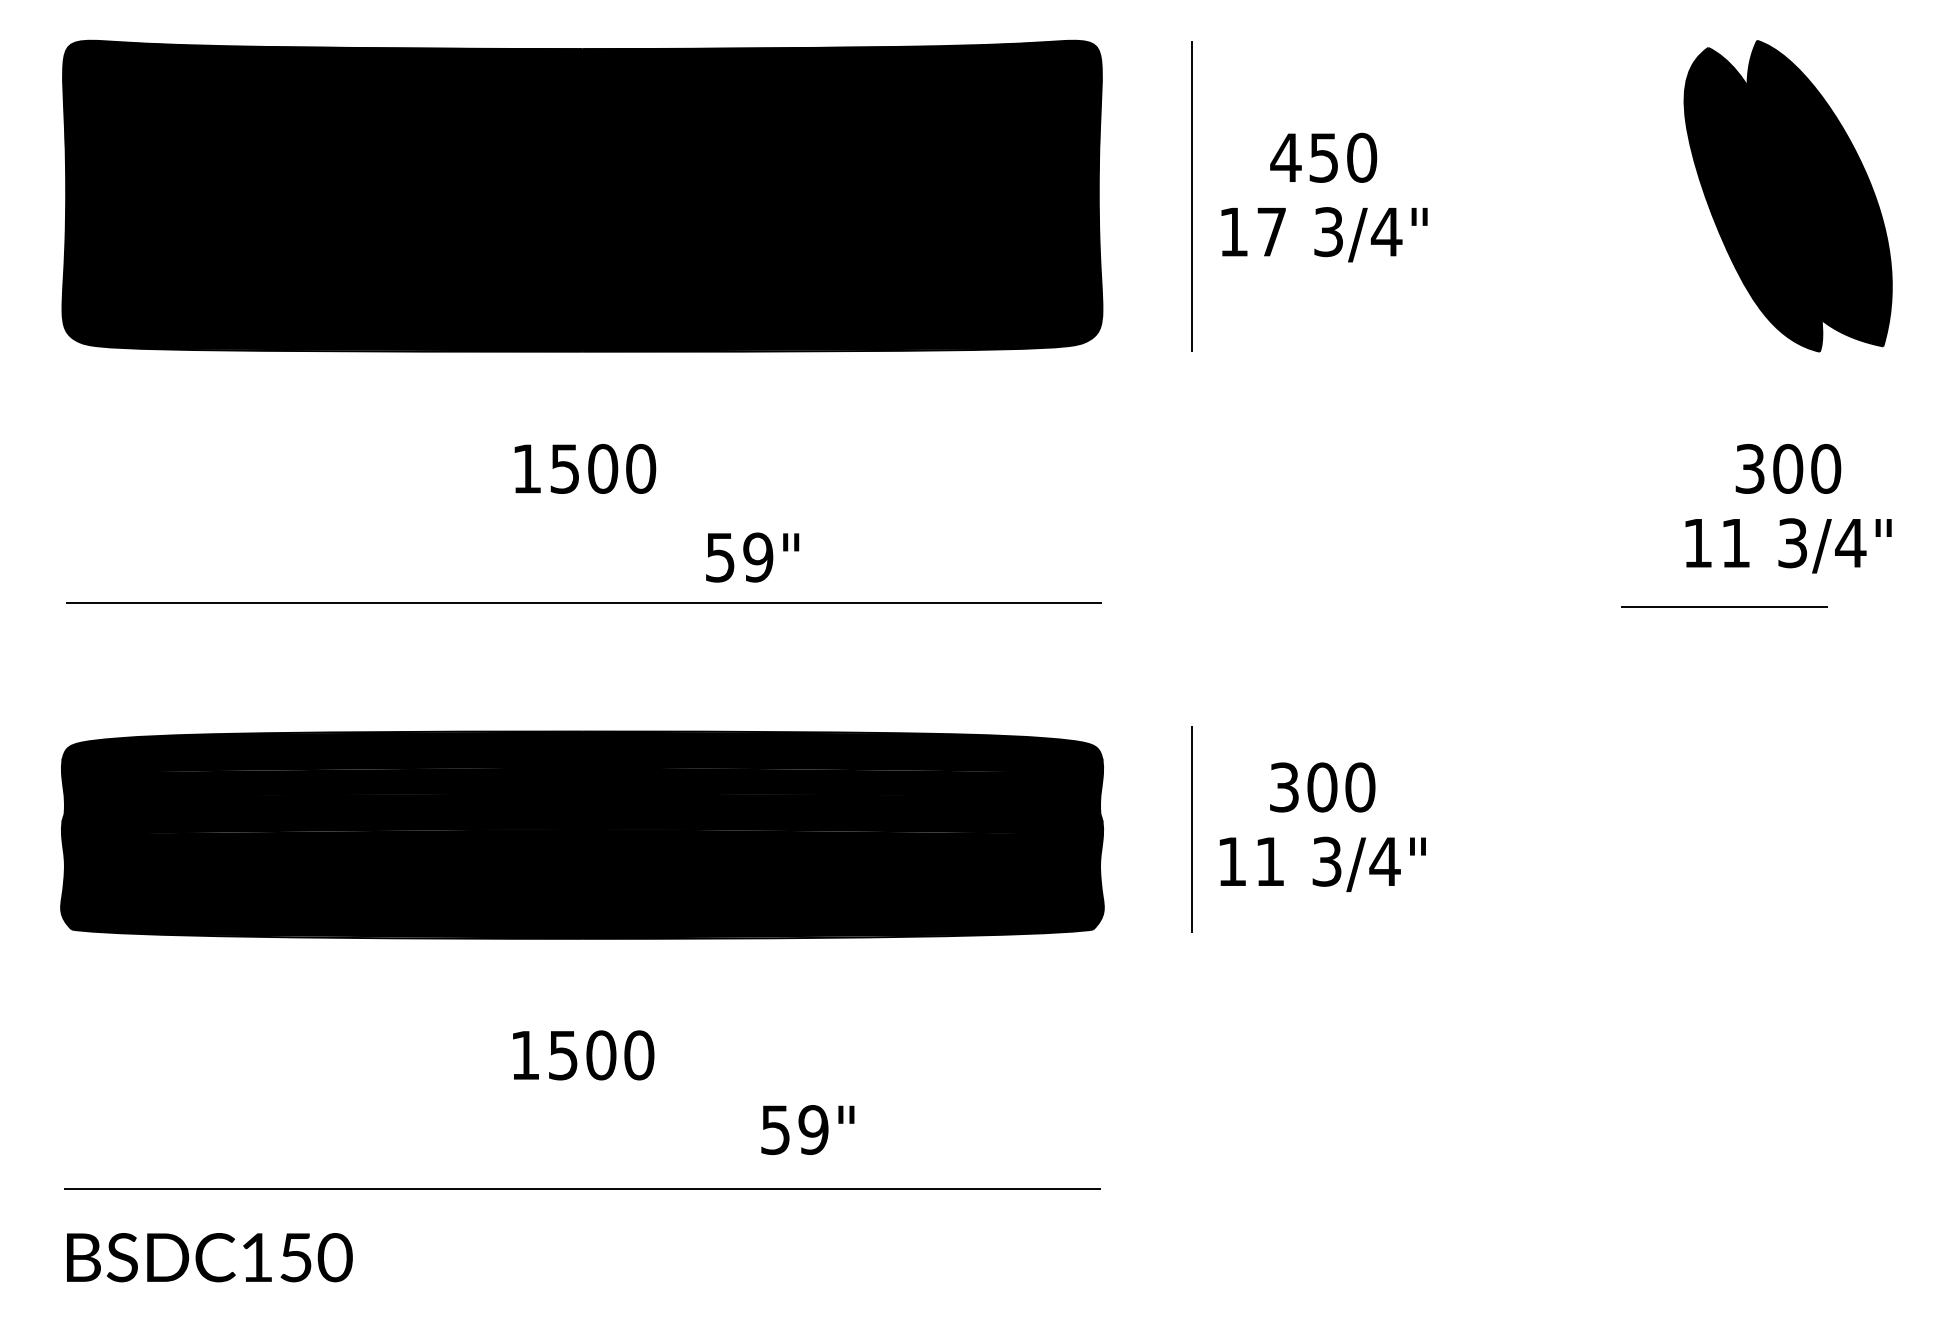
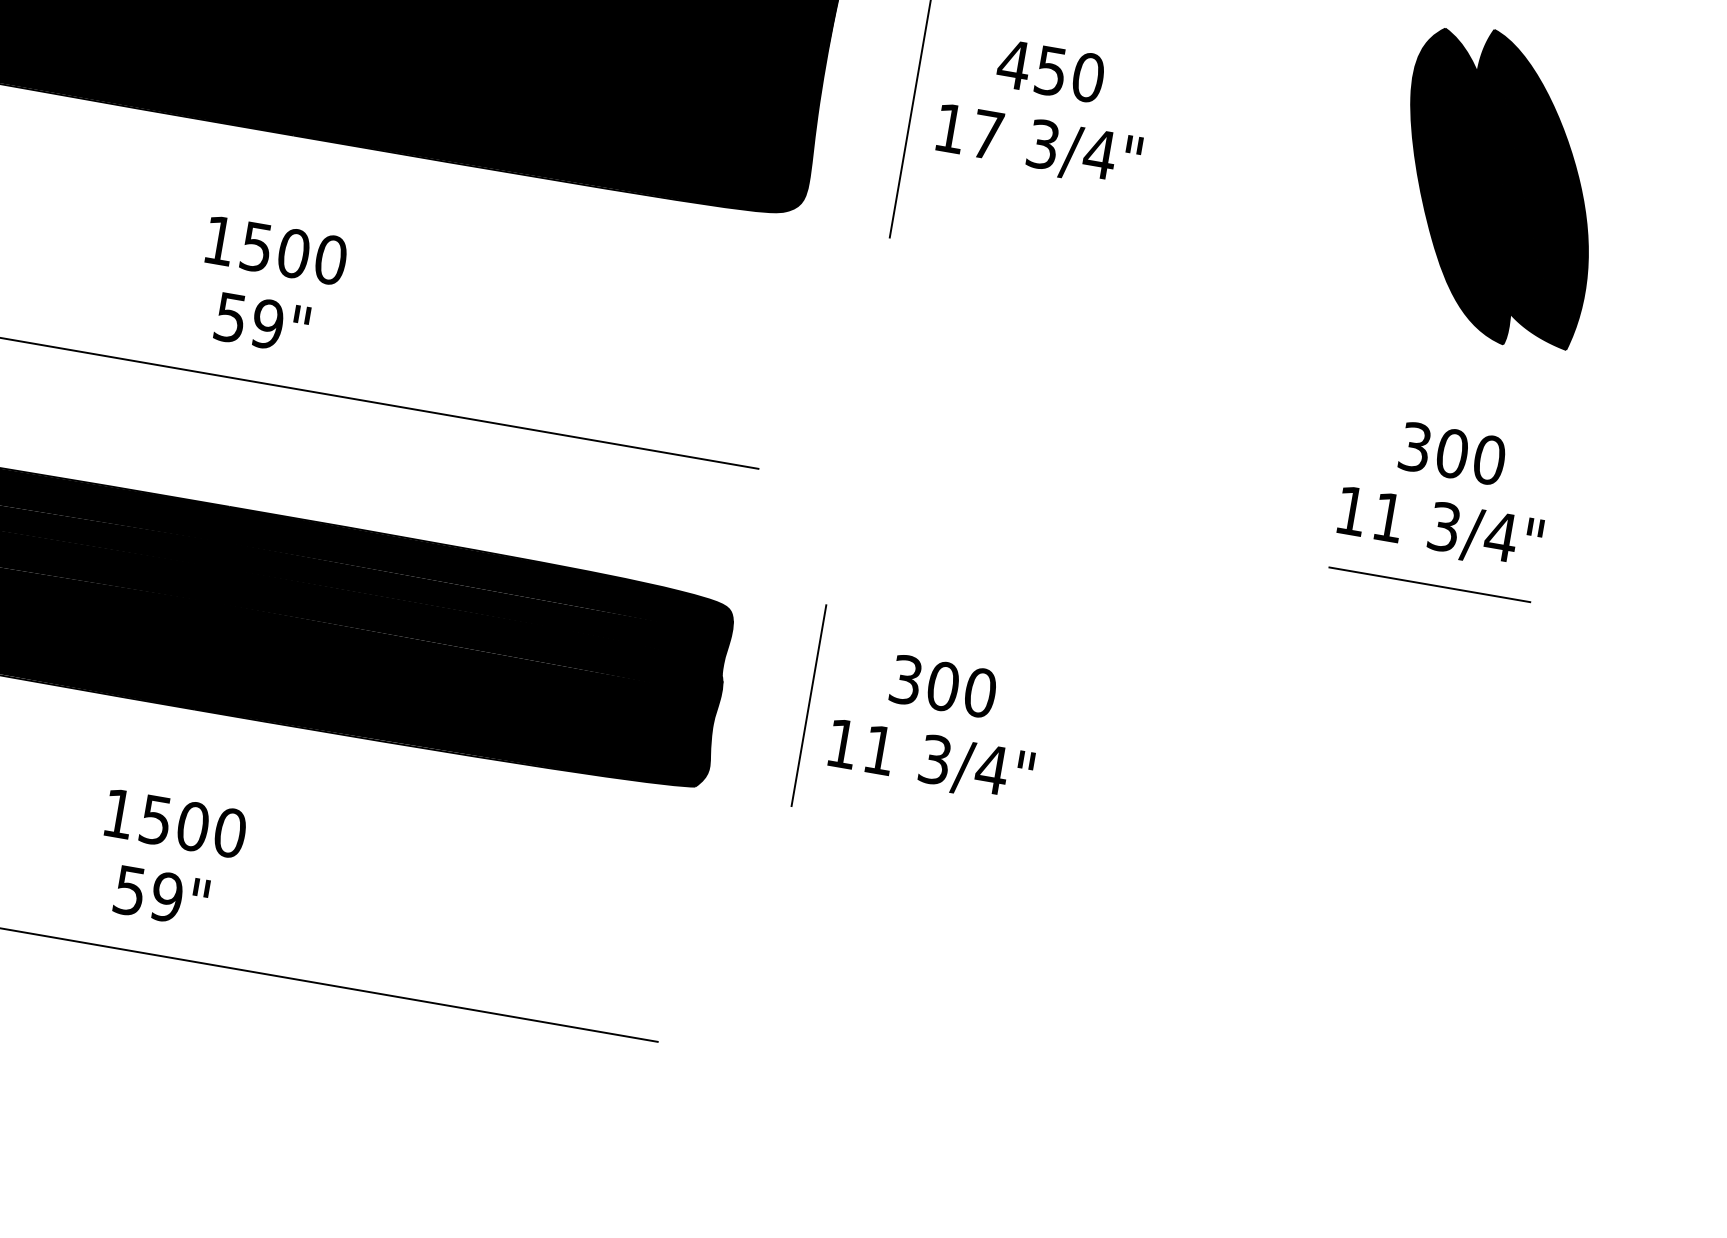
text: (752, 557) -> (262, 323), moved
line: (1724, 606) -> (1430, 584), moved
text: (807, 1129) -> (161, 895), moved

